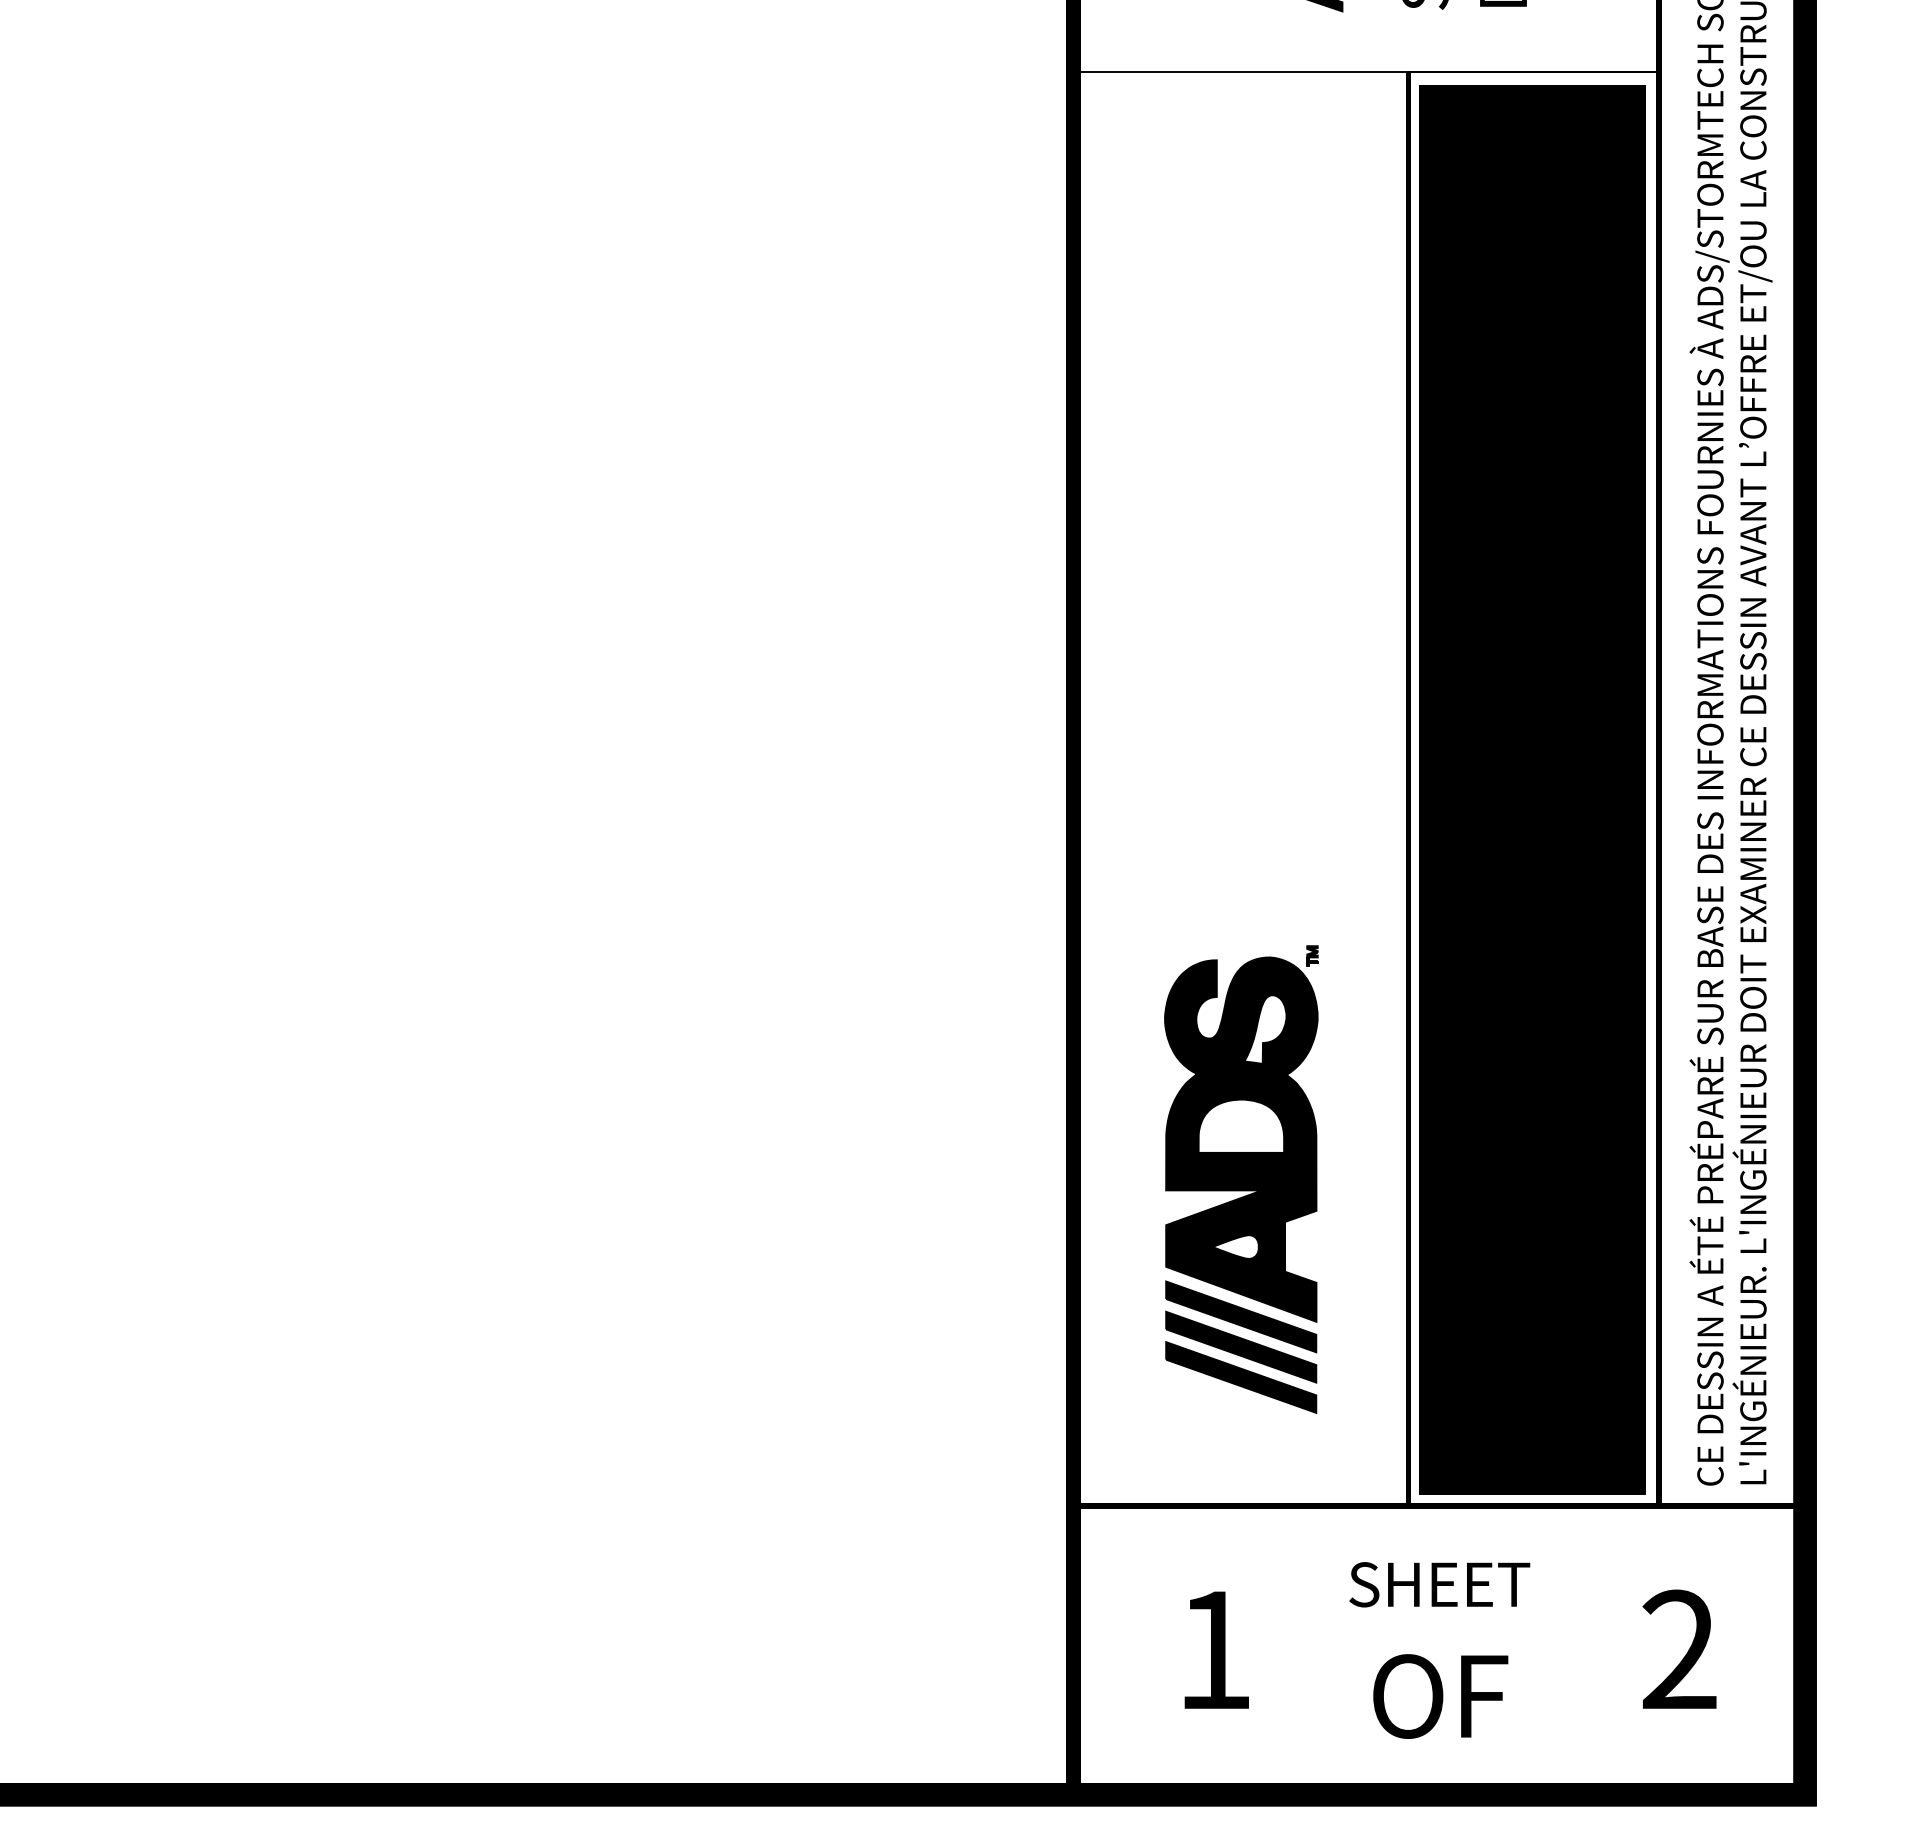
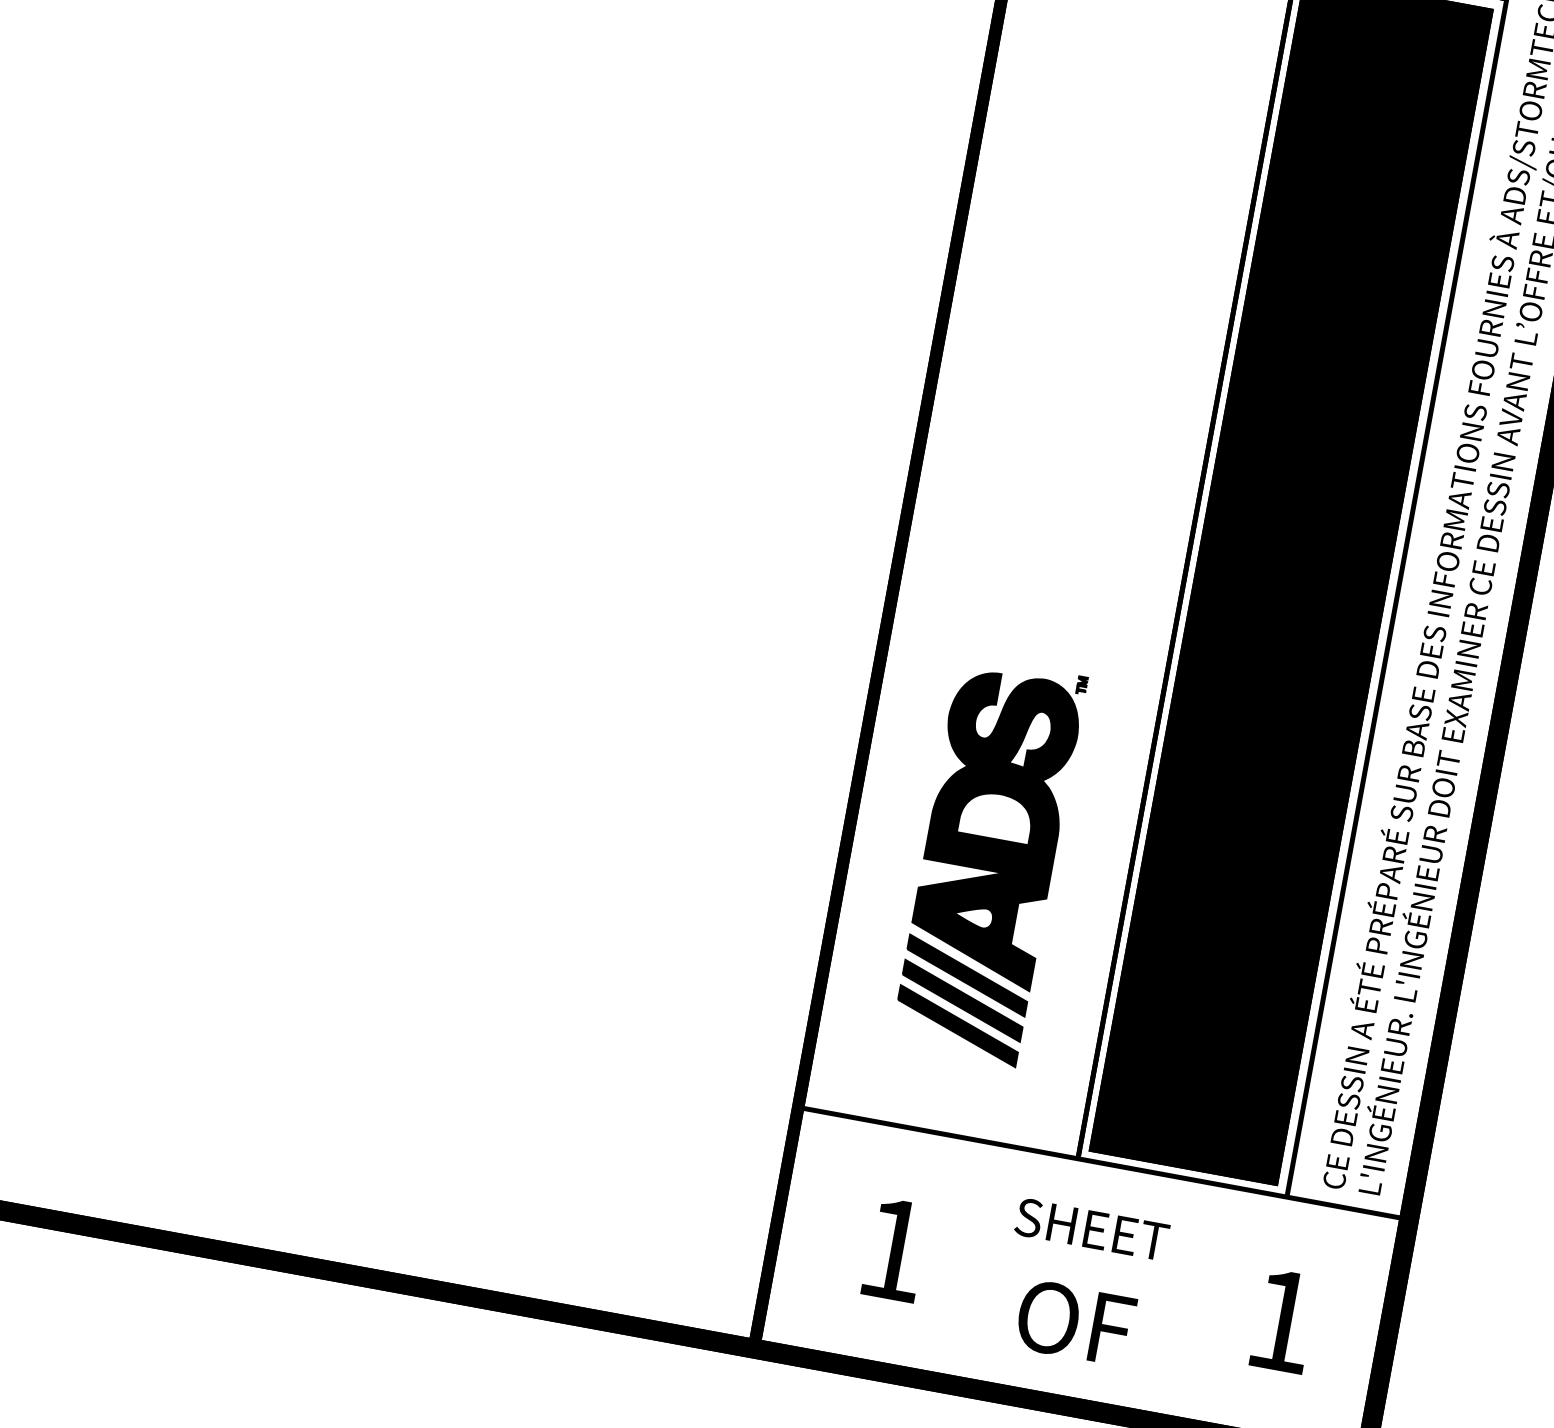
text: (1679, 1648) -> (1282, 1319), 2 -> 1

